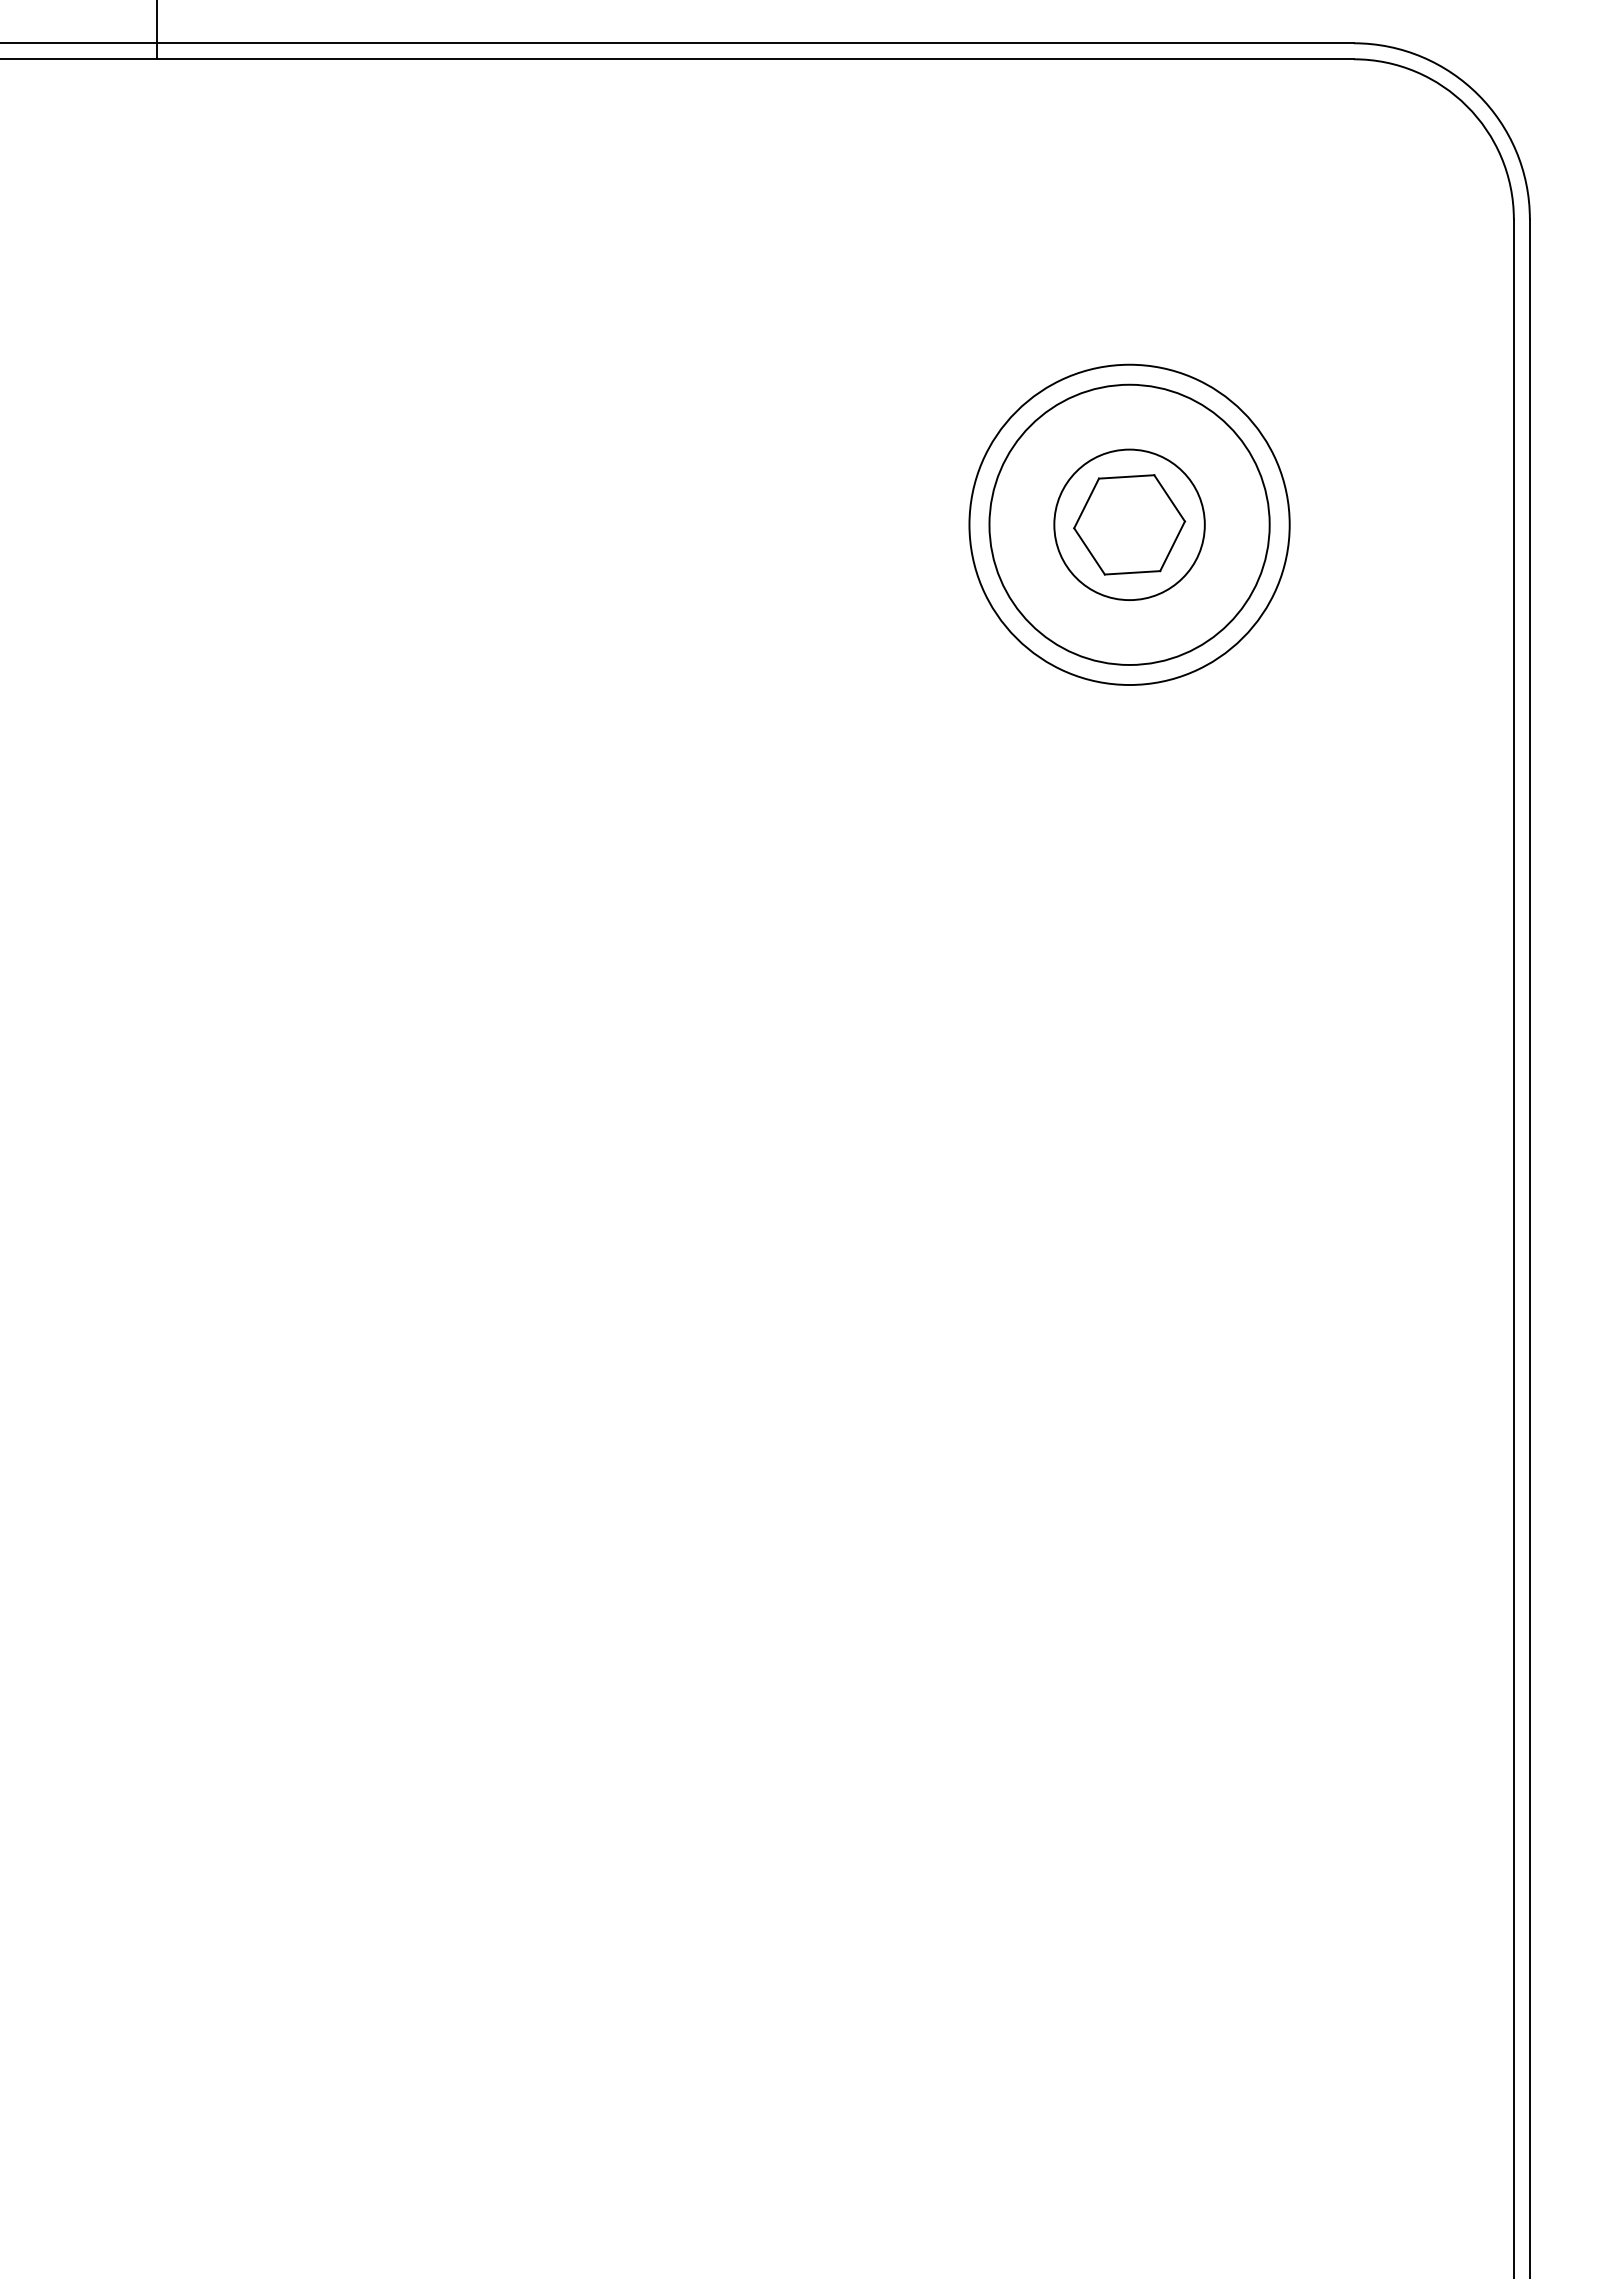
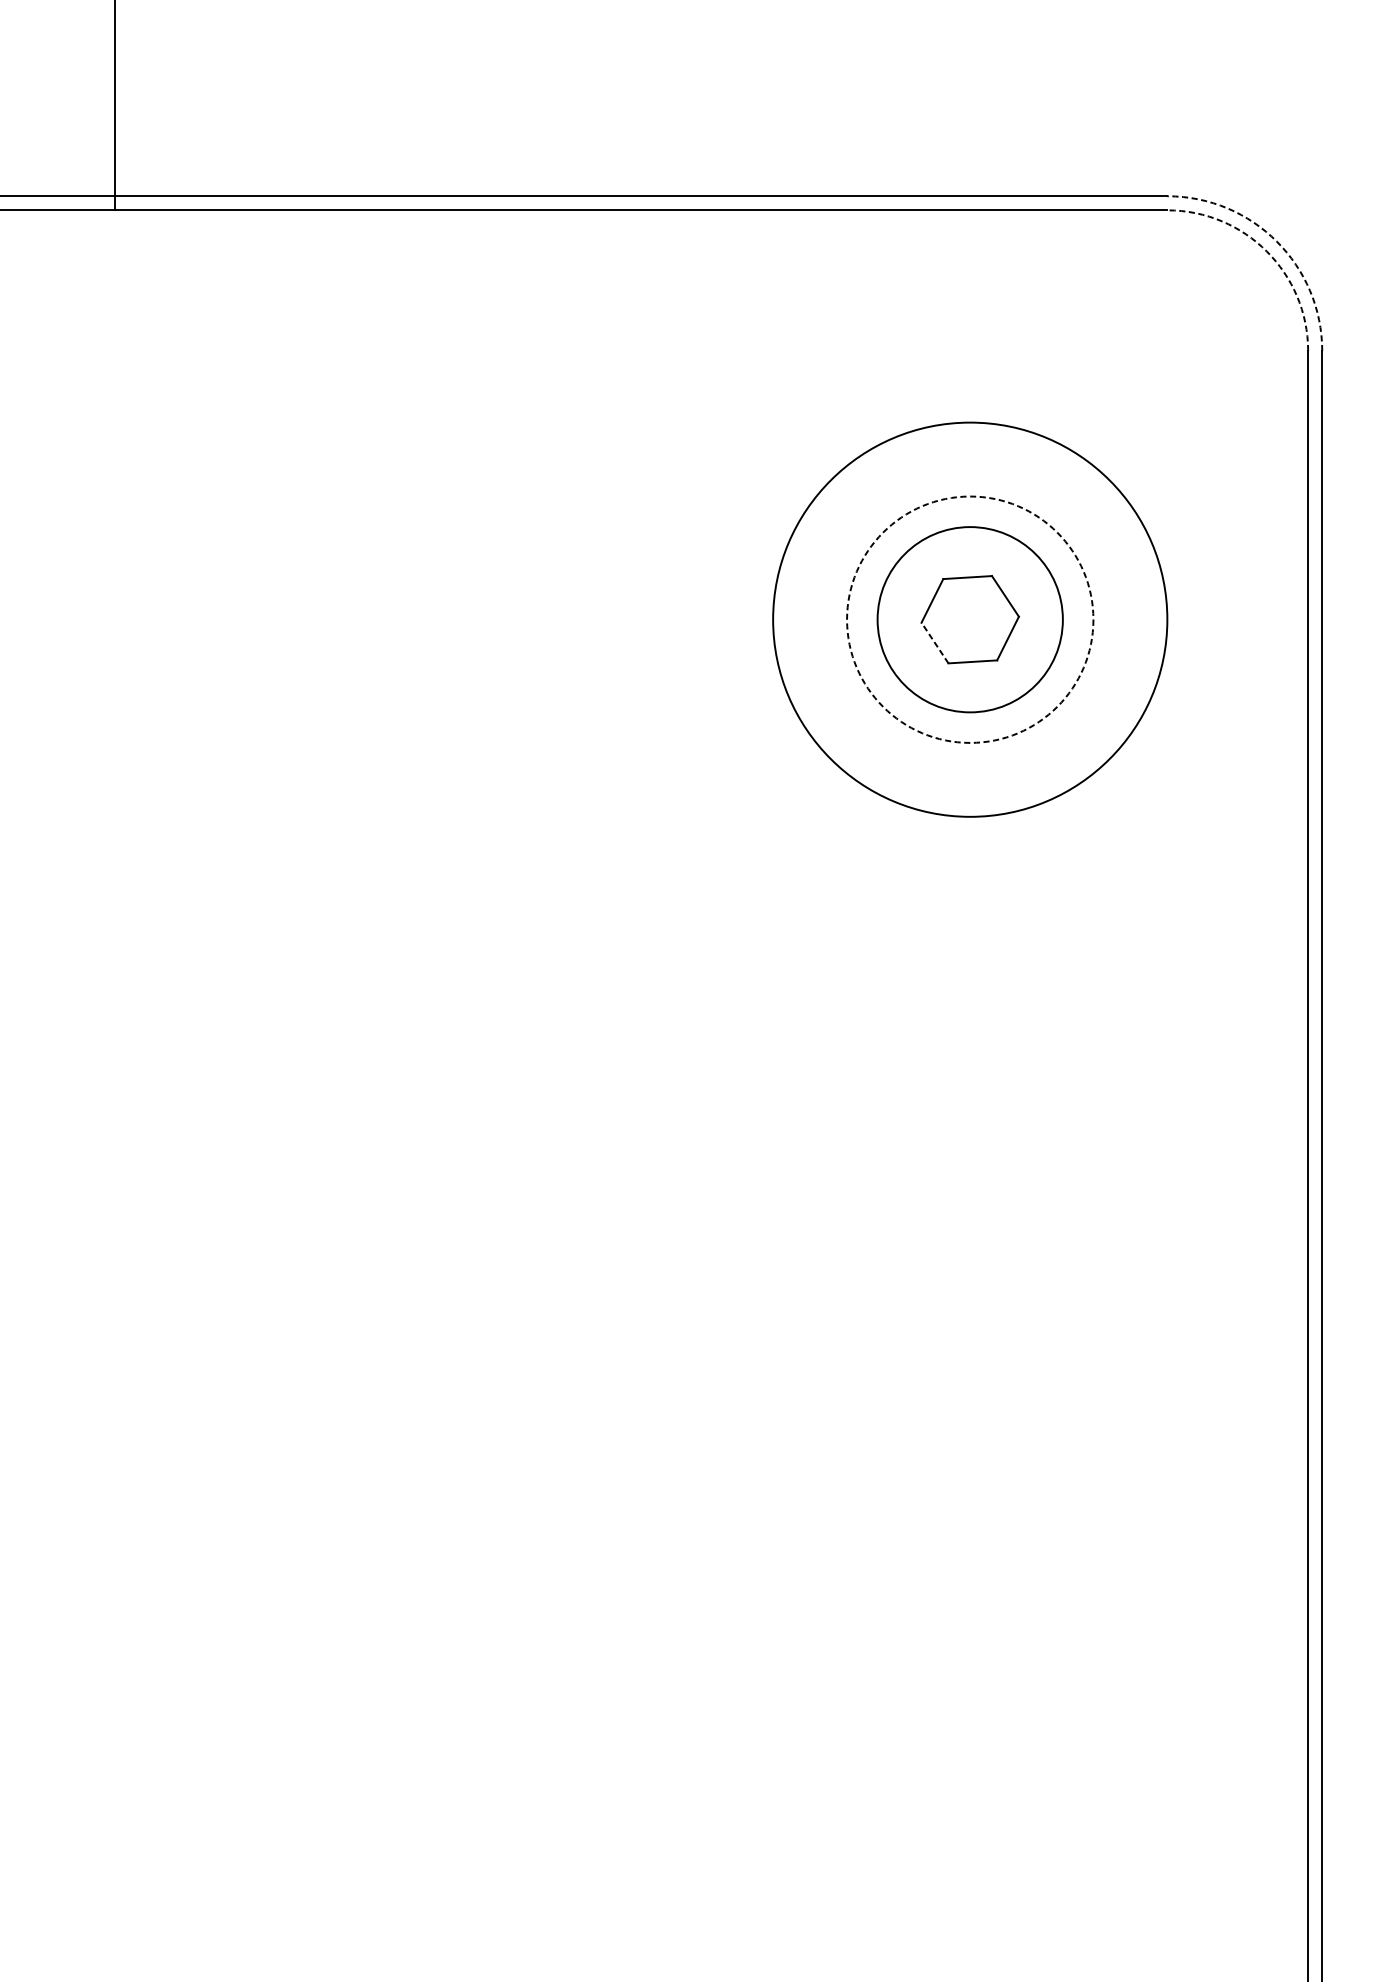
arc: (1478, 94) -> (1277, 241), solid -> dashed
arc: (1466, 106) -> (1266, 251), solid -> dashed
circle: (1129, 524) -> (970, 619), size x1.4
circle: (1129, 524) -> (970, 619), size x1.4
circle: (1129, 524) -> (970, 619), solid -> dashed
line: (1089, 551) -> (934, 643), solid -> dashed

